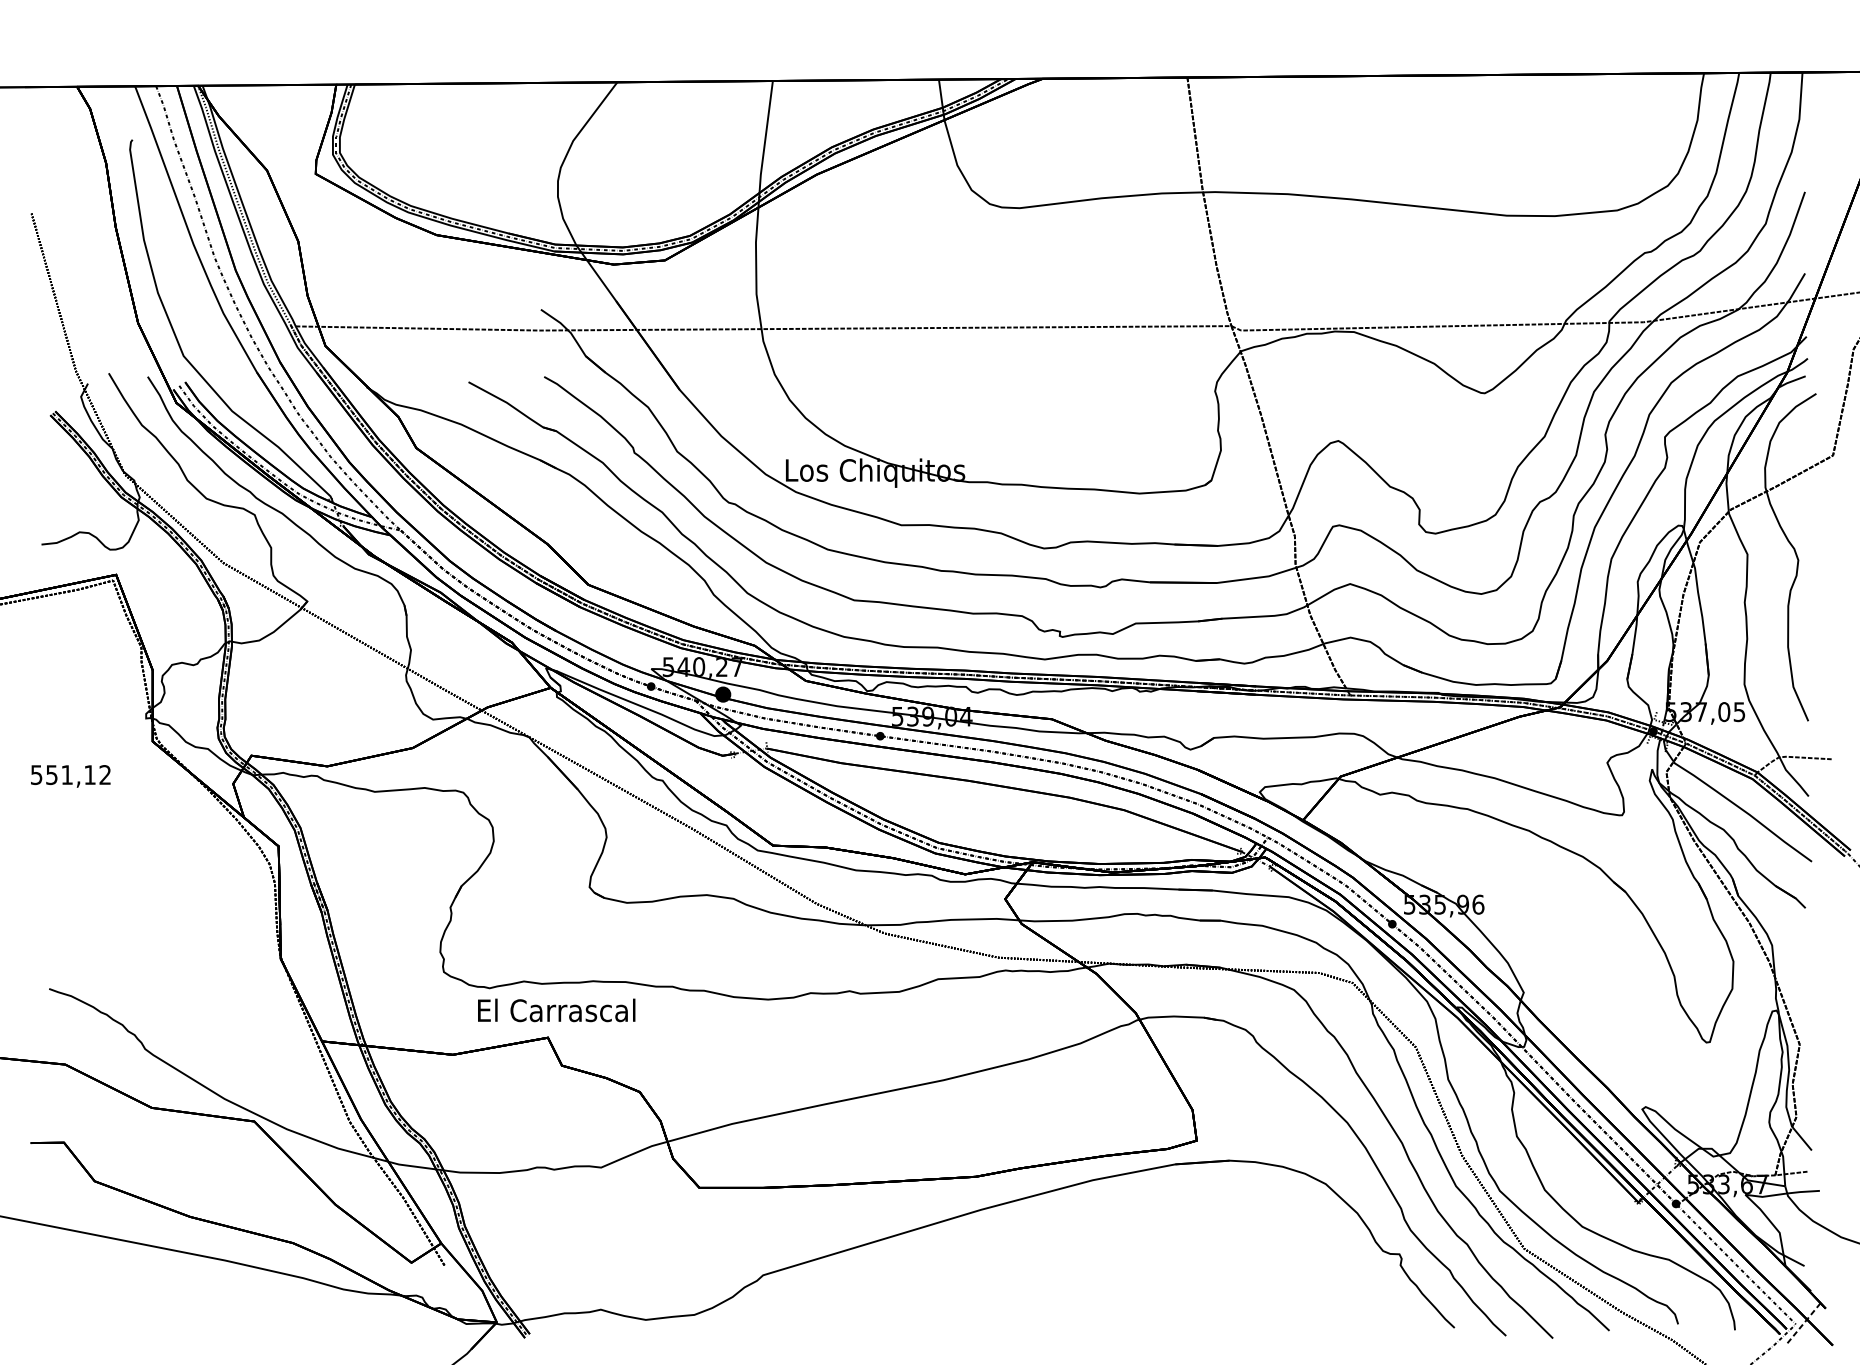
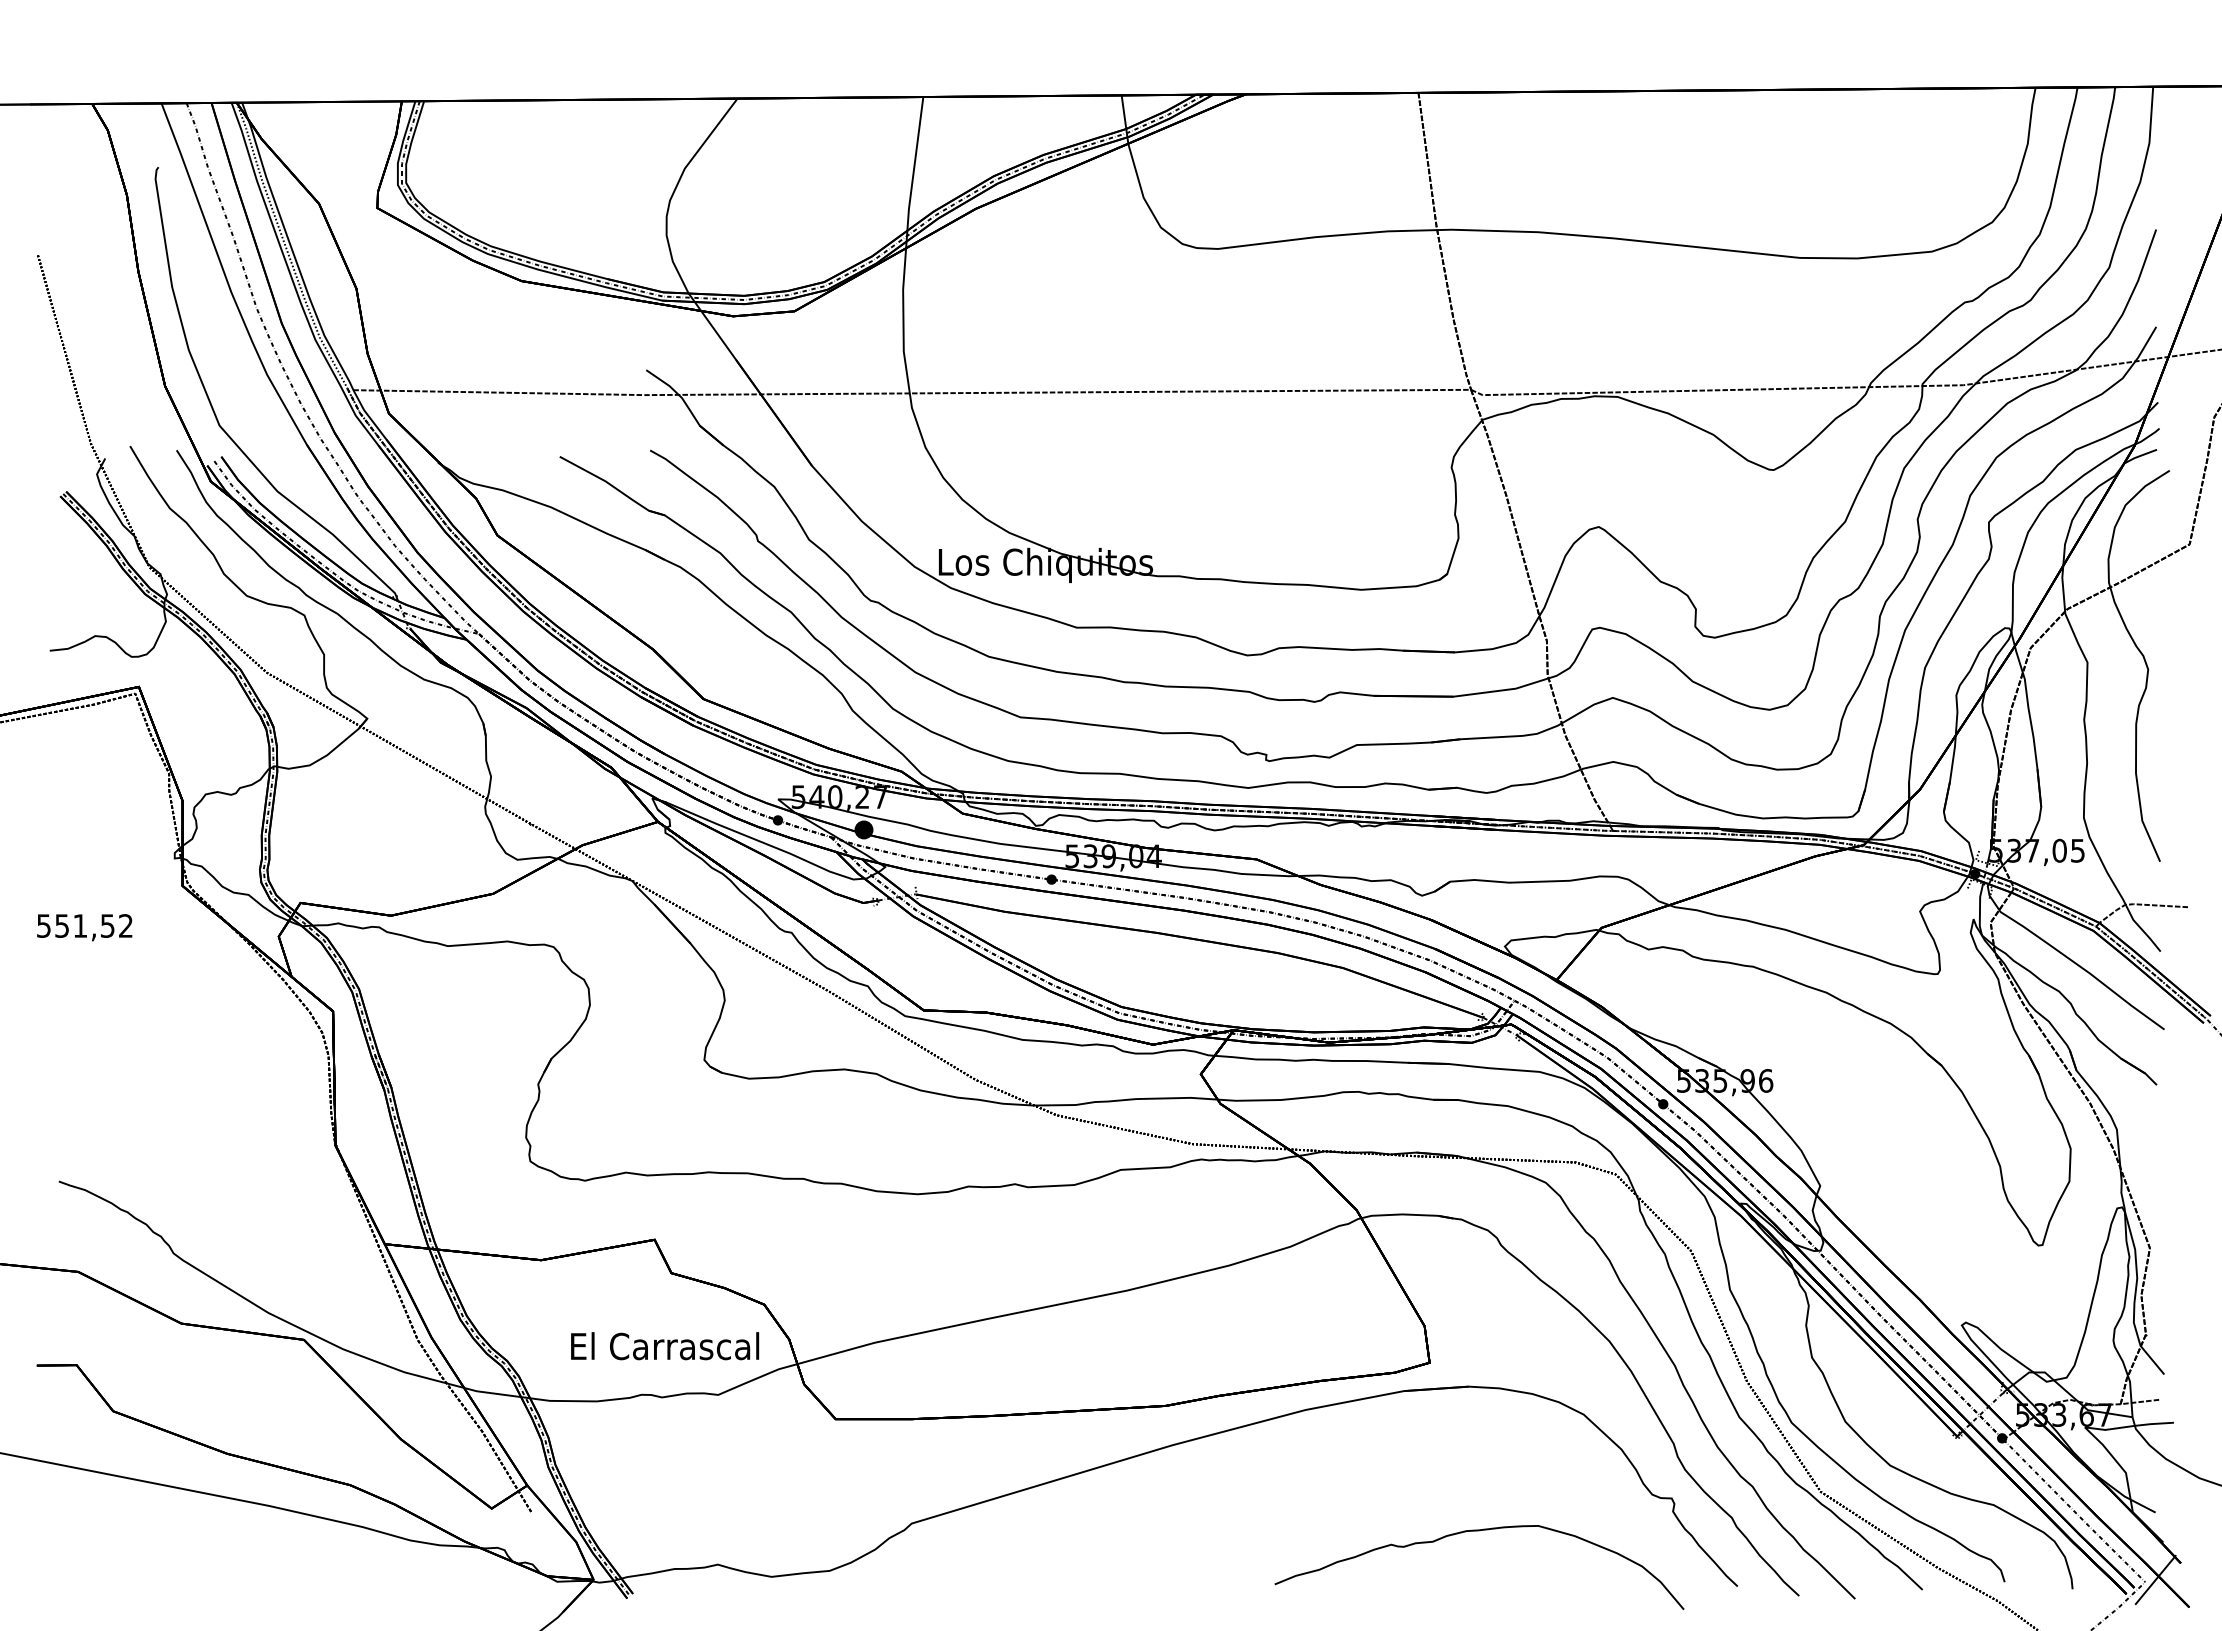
text: (89, 774) -> (107, 925), 551,12 -> 551,52
text: (557, 1010) -> (665, 1346), moved
curve: (1238, 1281) -> (1479, 1531), added
line: (1805, 1322) -> (2156, 1579), dashed -> solid

